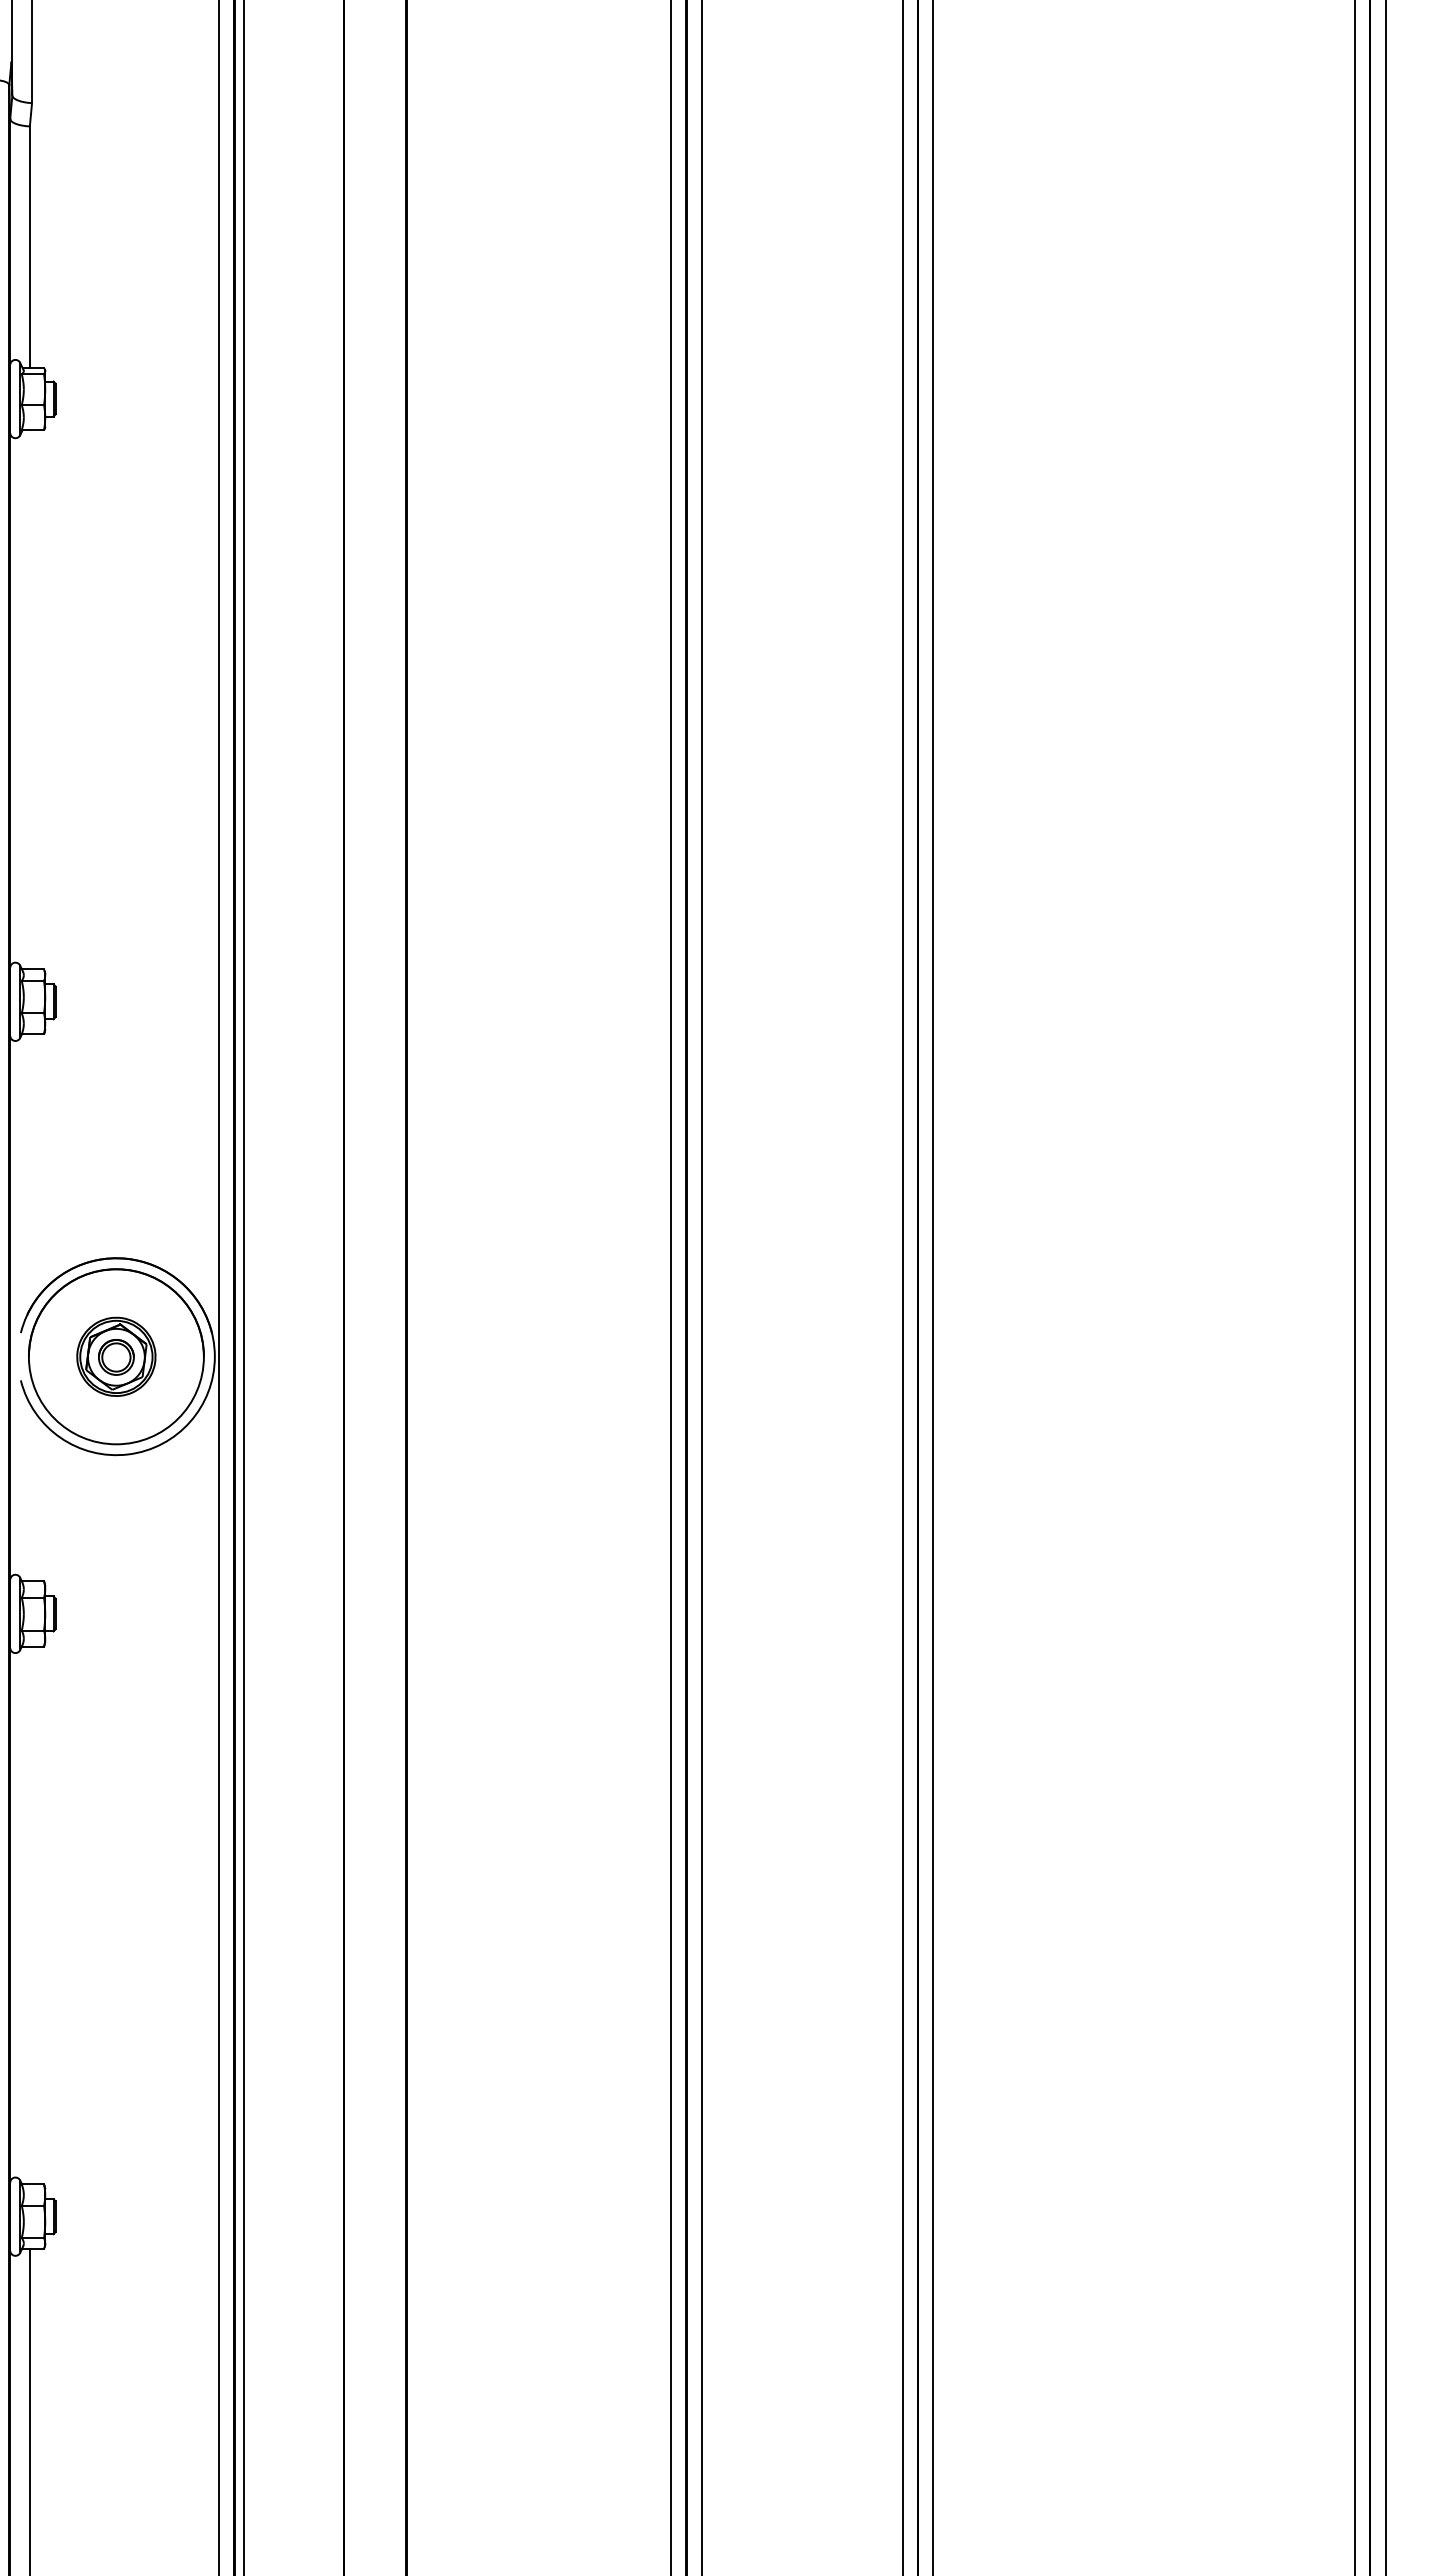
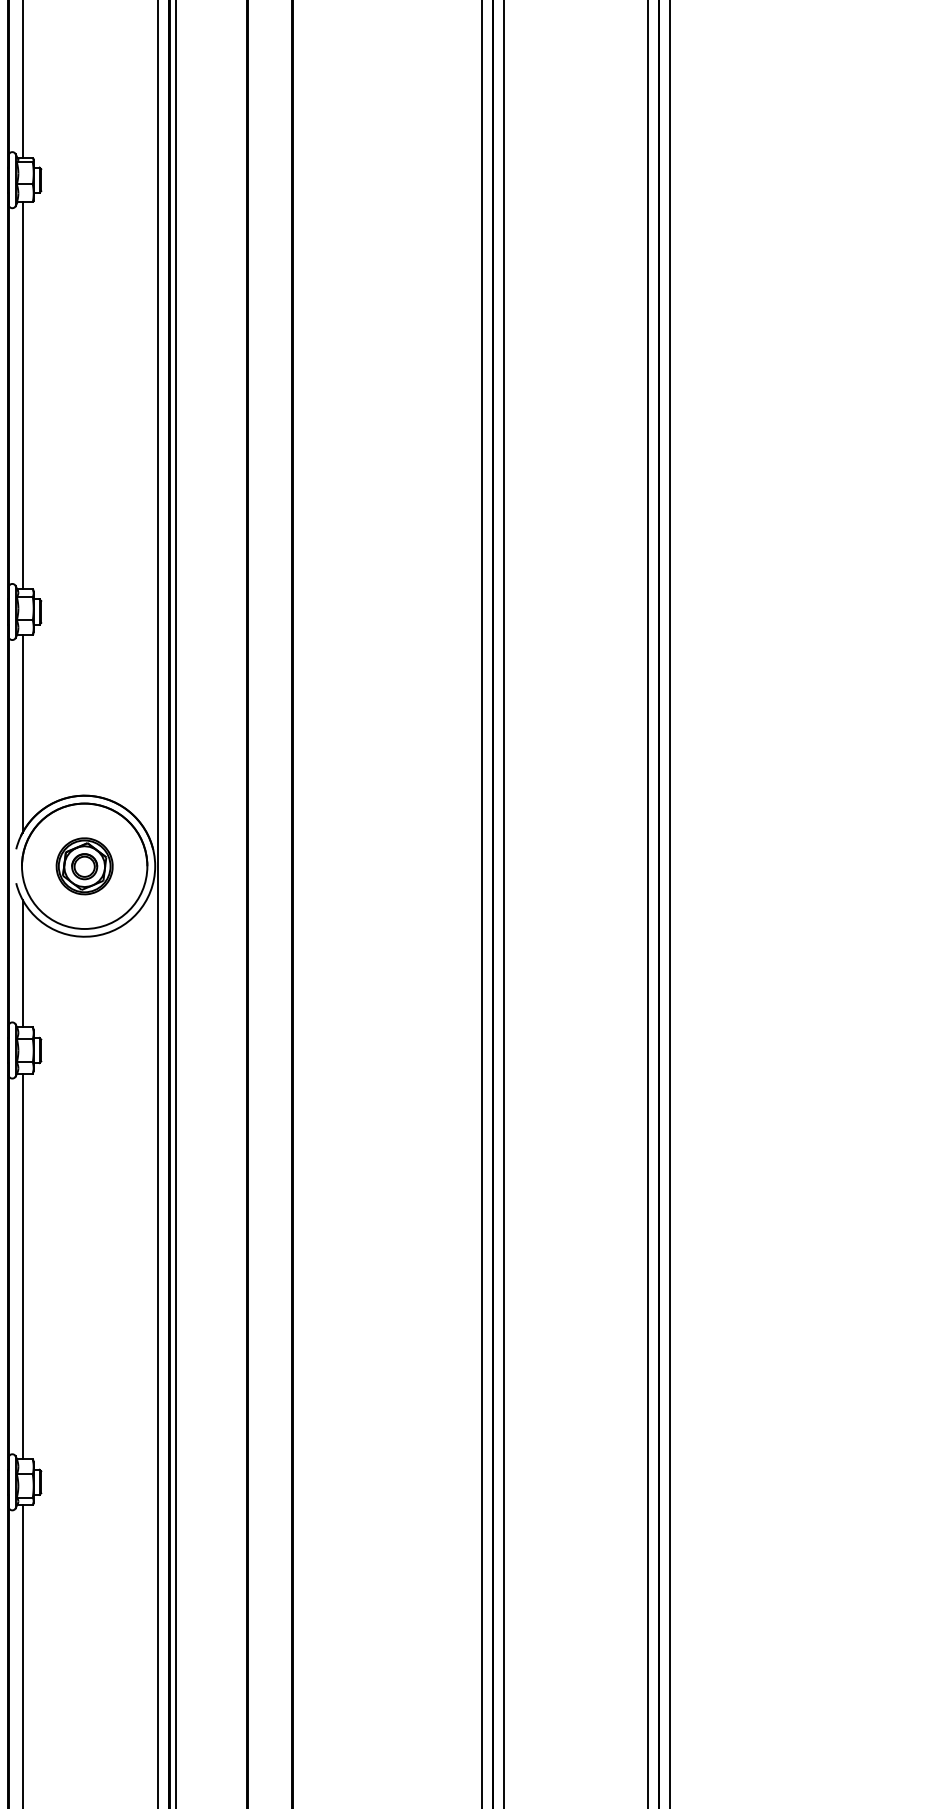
line: (29, 699) -> (22, 395), added
line: (29, 1171) -> (22, 733), added
line: (29, 1492) -> (22, 963), added
line: (29, 1915) -> (22, 1266), added

